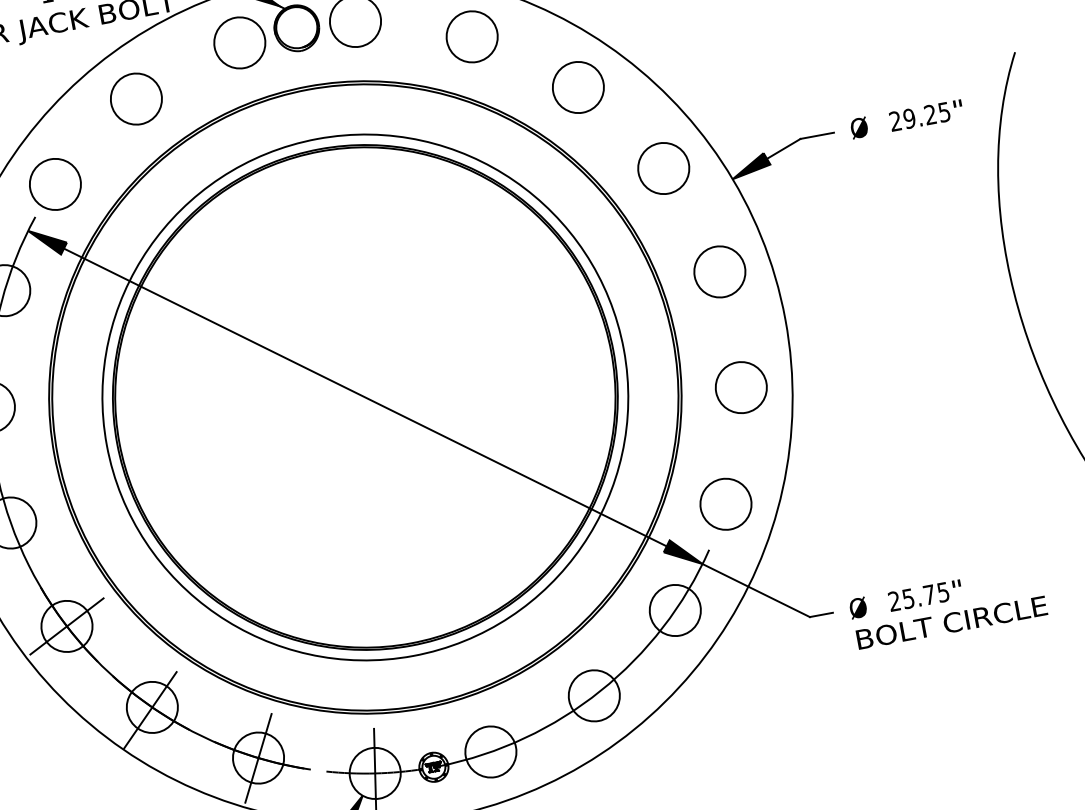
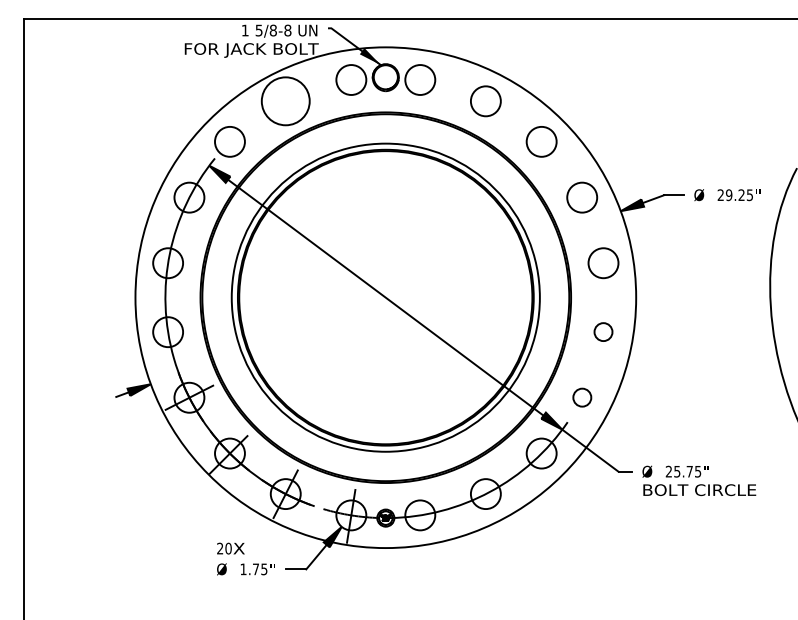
circle: (136, 99) -> (285, 101), size x1.6
circle: (741, 386) -> (603, 331), size x0.6
circle: (726, 503) -> (582, 397), size x0.6

